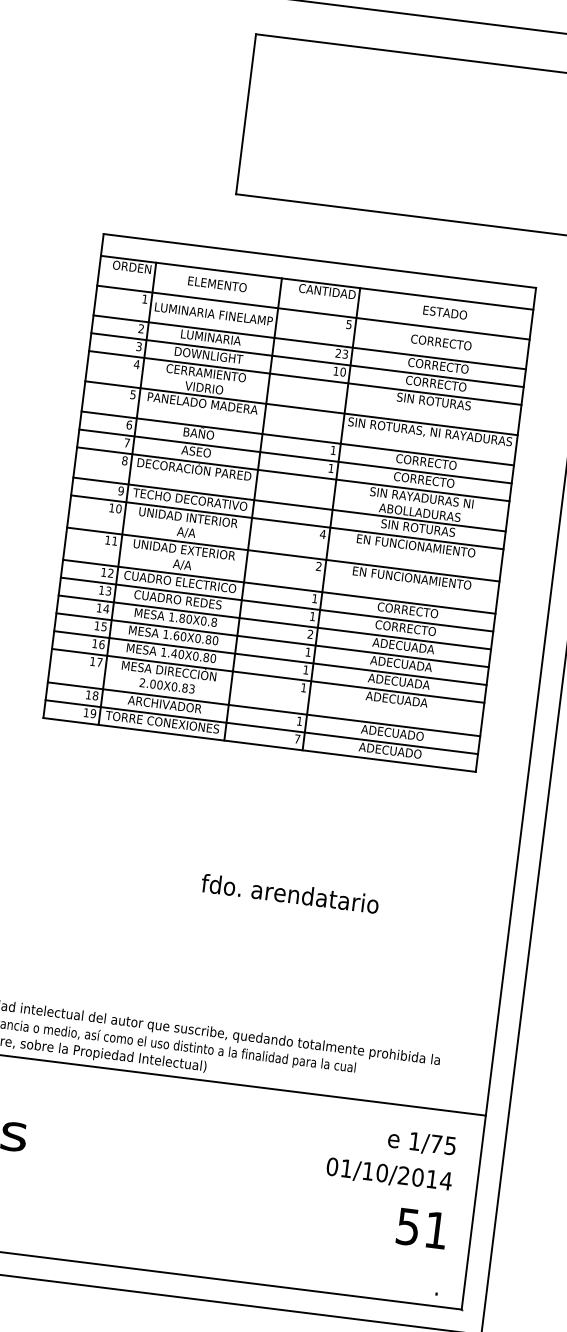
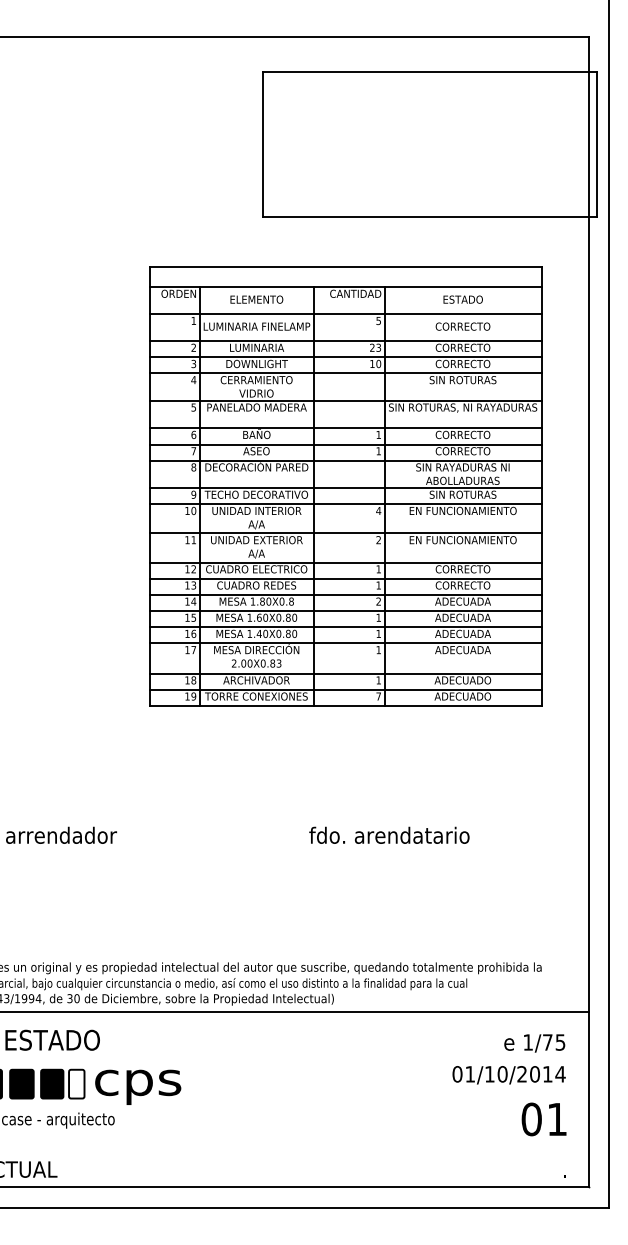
text: (407, 1226) -> (531, 1119), 51 -> 01

